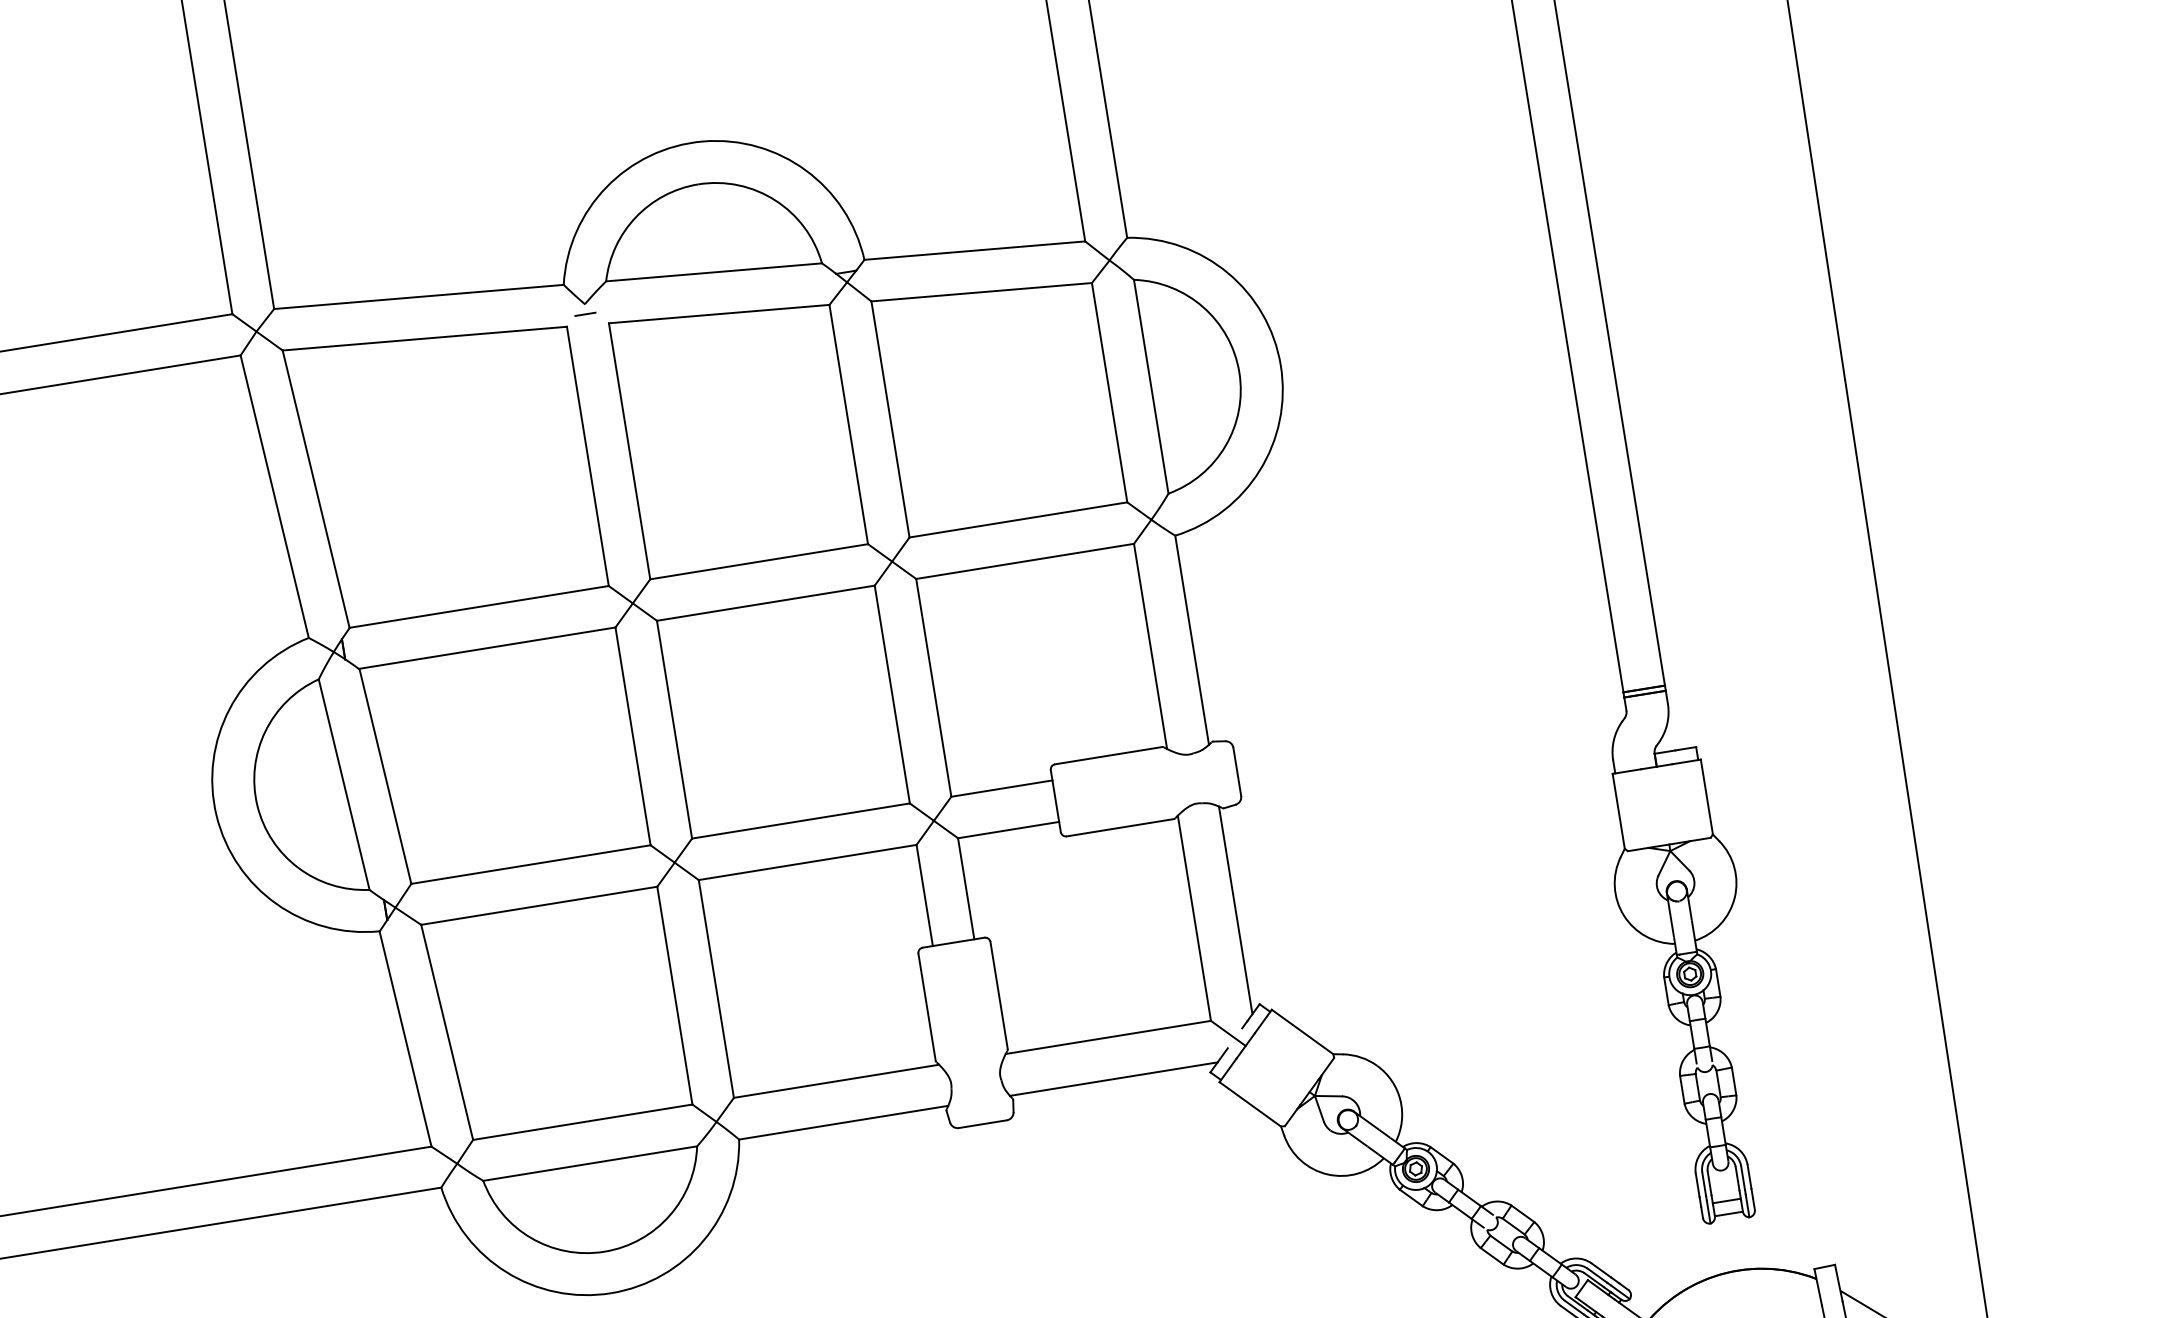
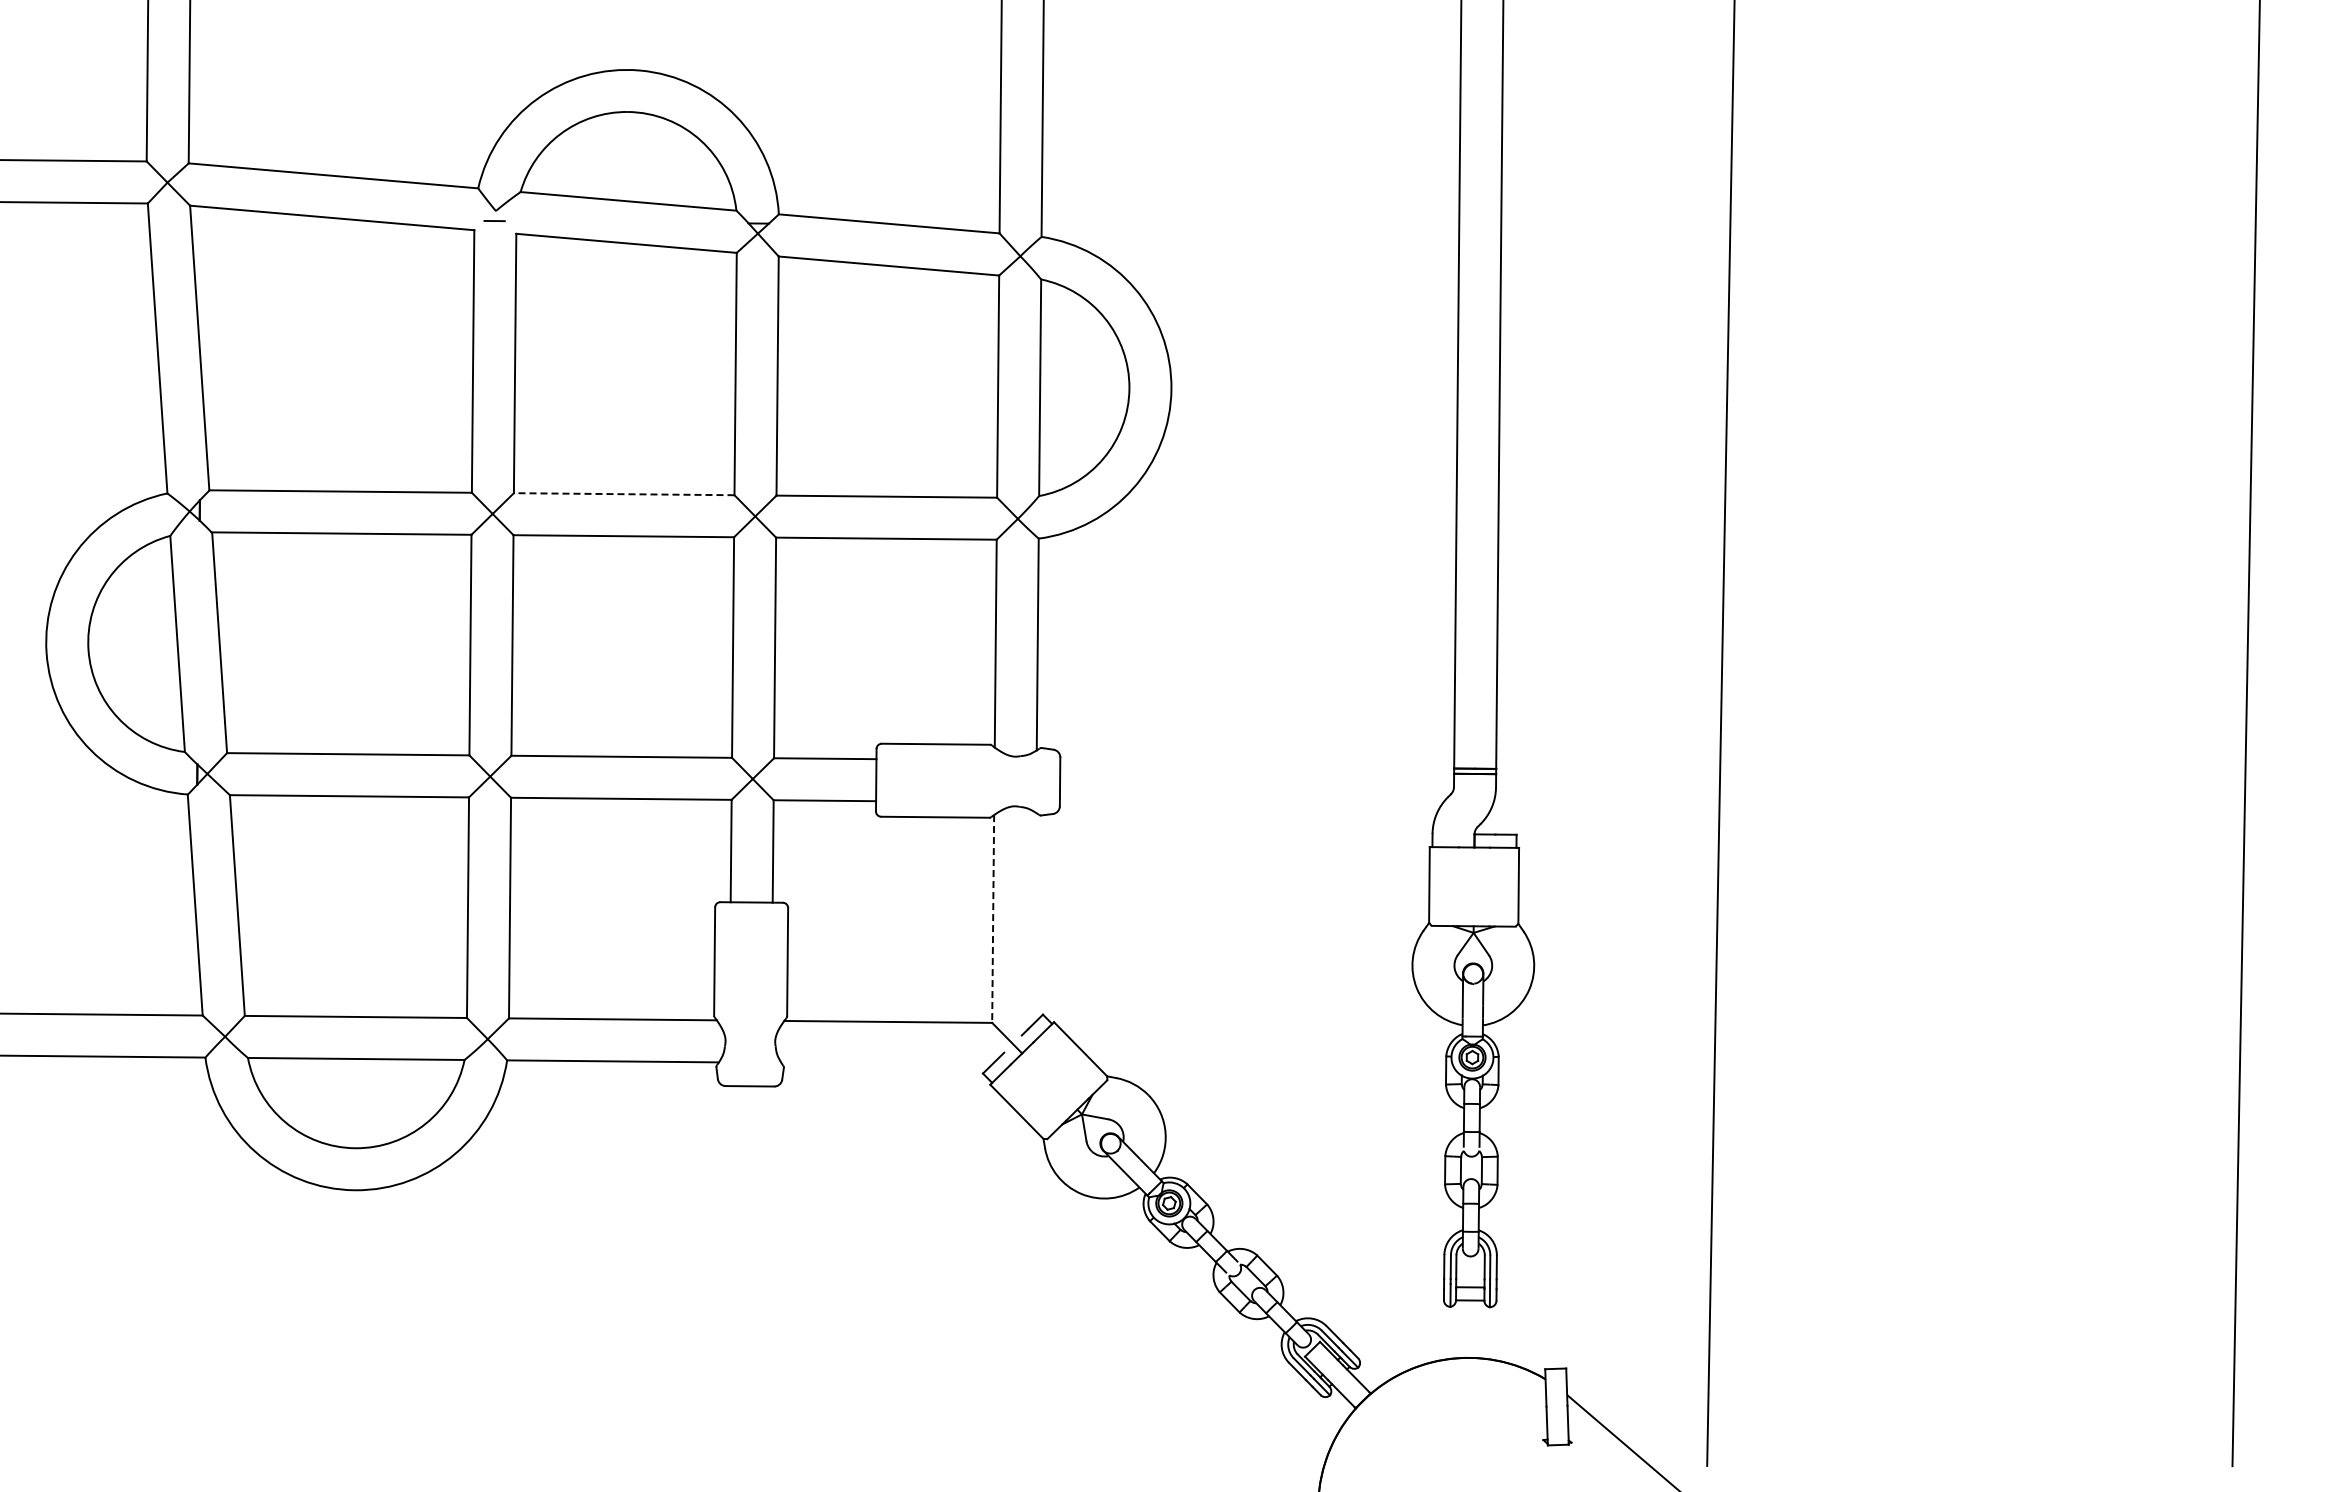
line: (758, 562) -> (623, 494), solid -> dashed
line: (1235, 909) -> (1035, 917), removed
line: (1194, 917) -> (993, 918), solid -> dashed
line: (1113, 1078) -> (886, 1063), removed

